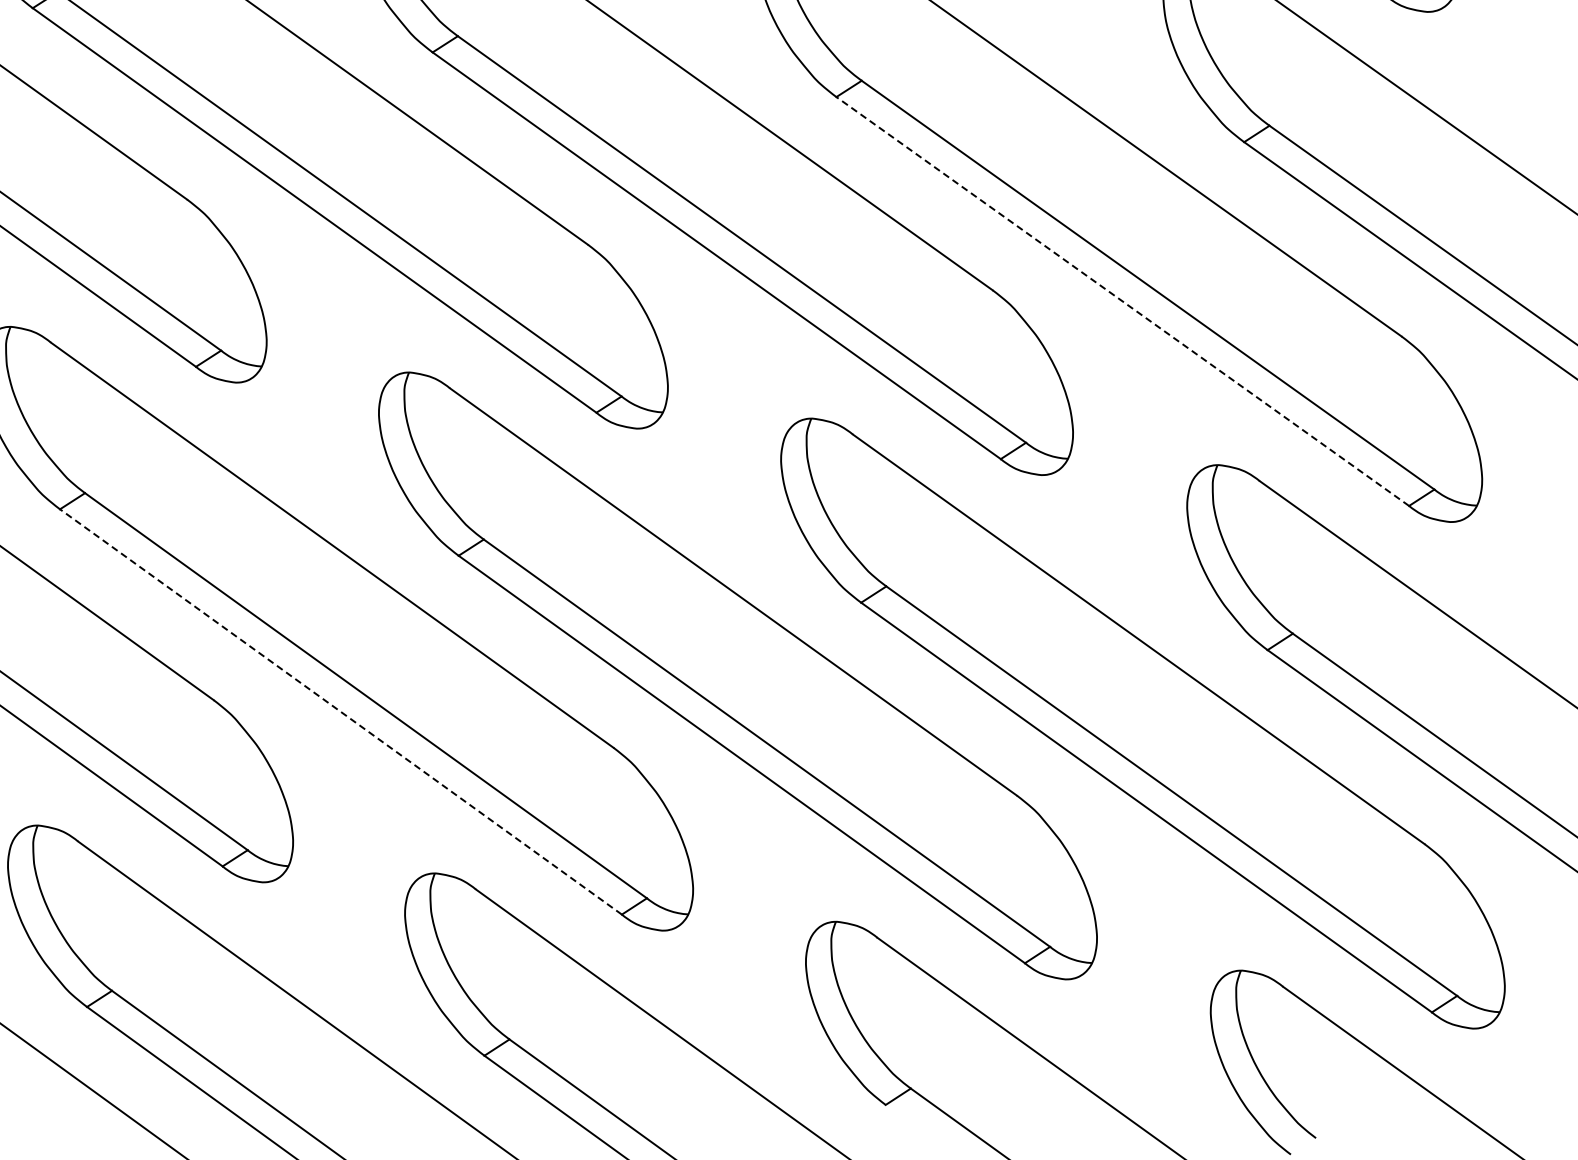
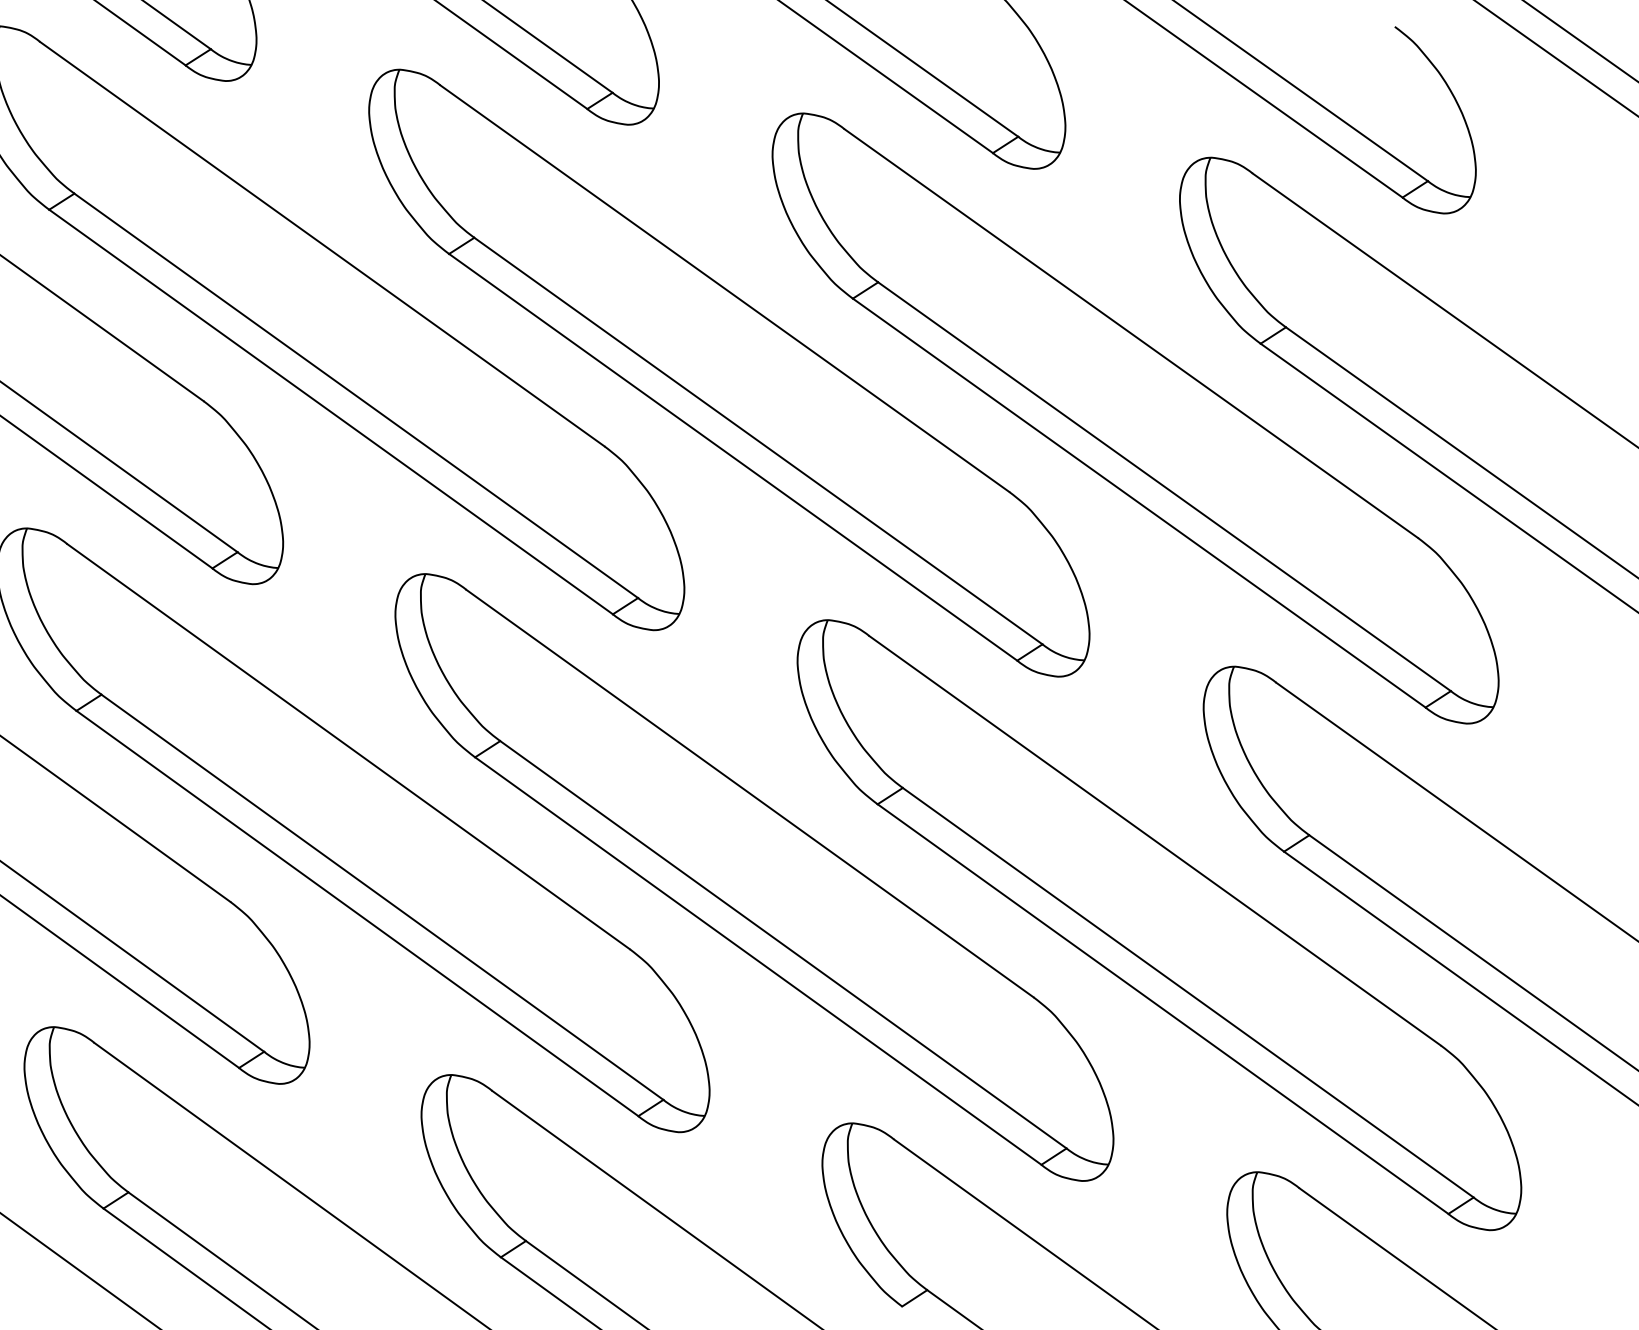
line: (1123, 301) -> (1139, 503), dashed -> solid
line: (341, 711) -> (357, 913), dashed -> solid

